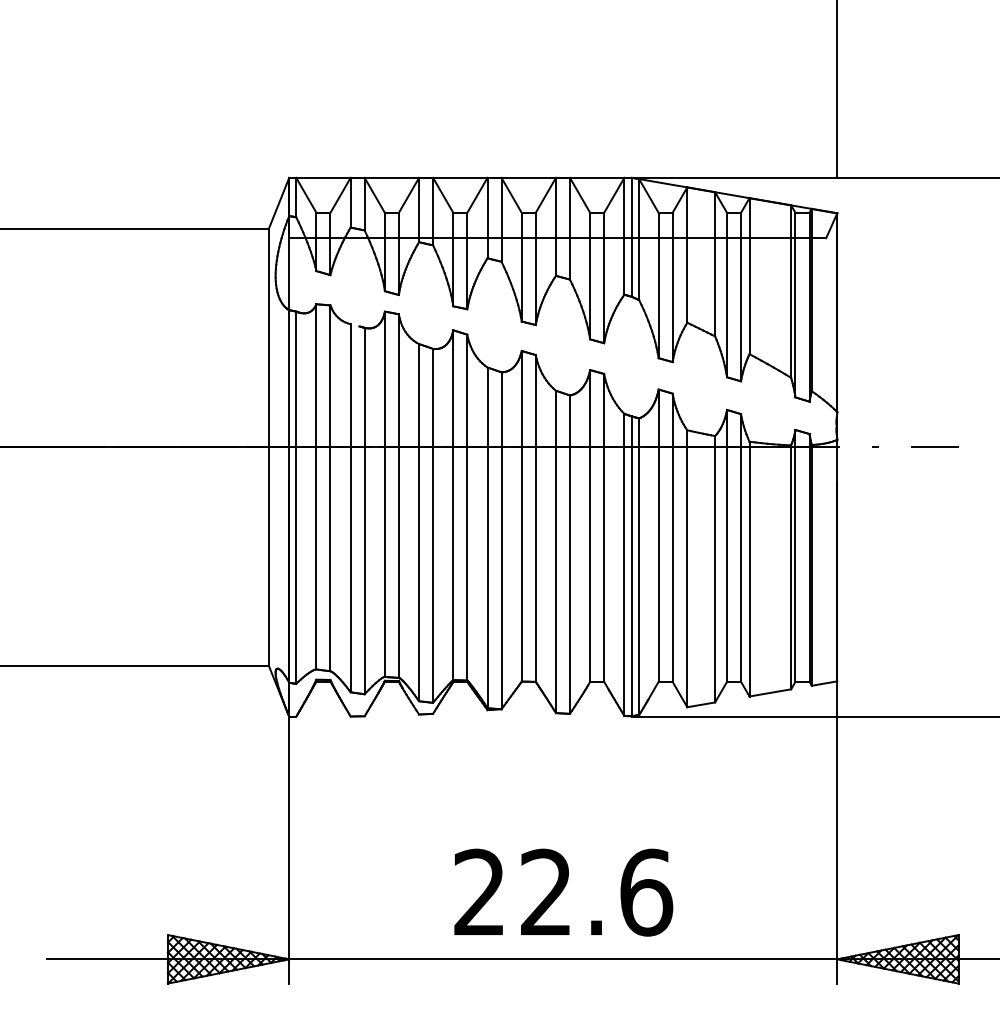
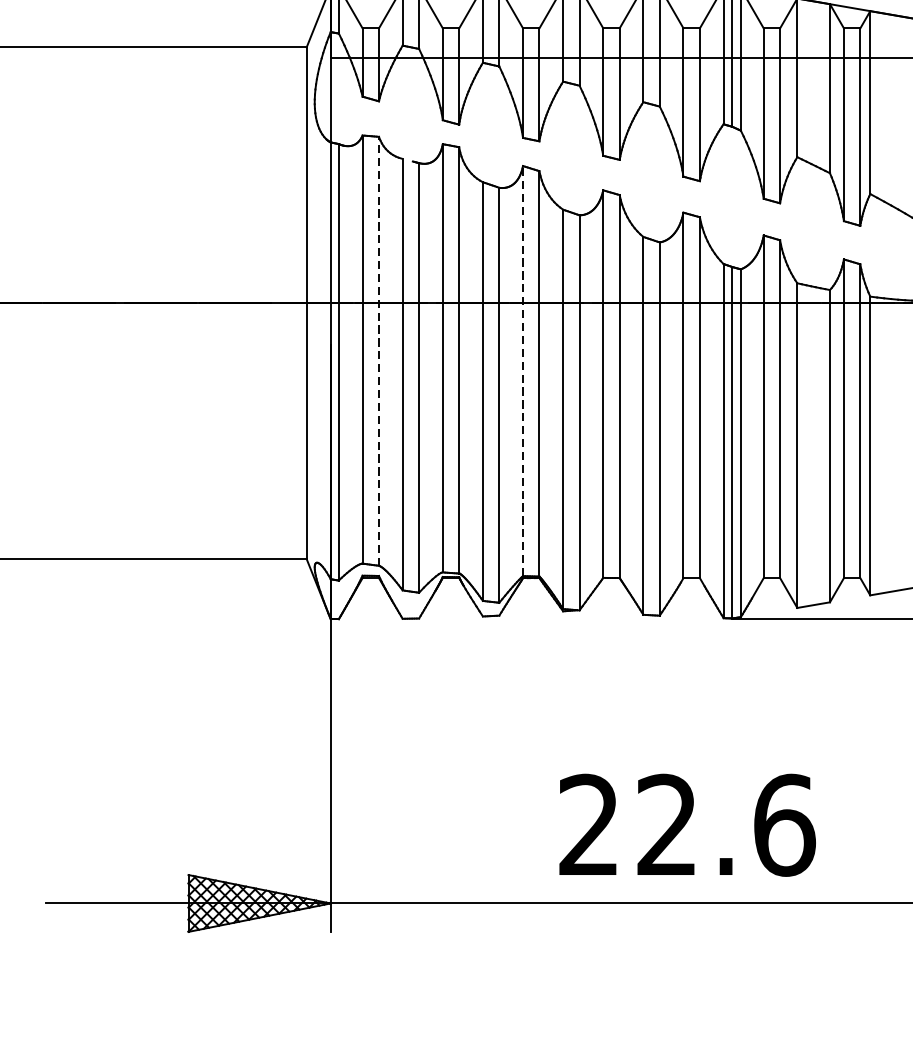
line: (330, 488) -> (379, 351), solid -> dashed
line: (453, 505) -> (523, 371), solid -> dashed
text: (563, 892) -> (687, 825), moved

